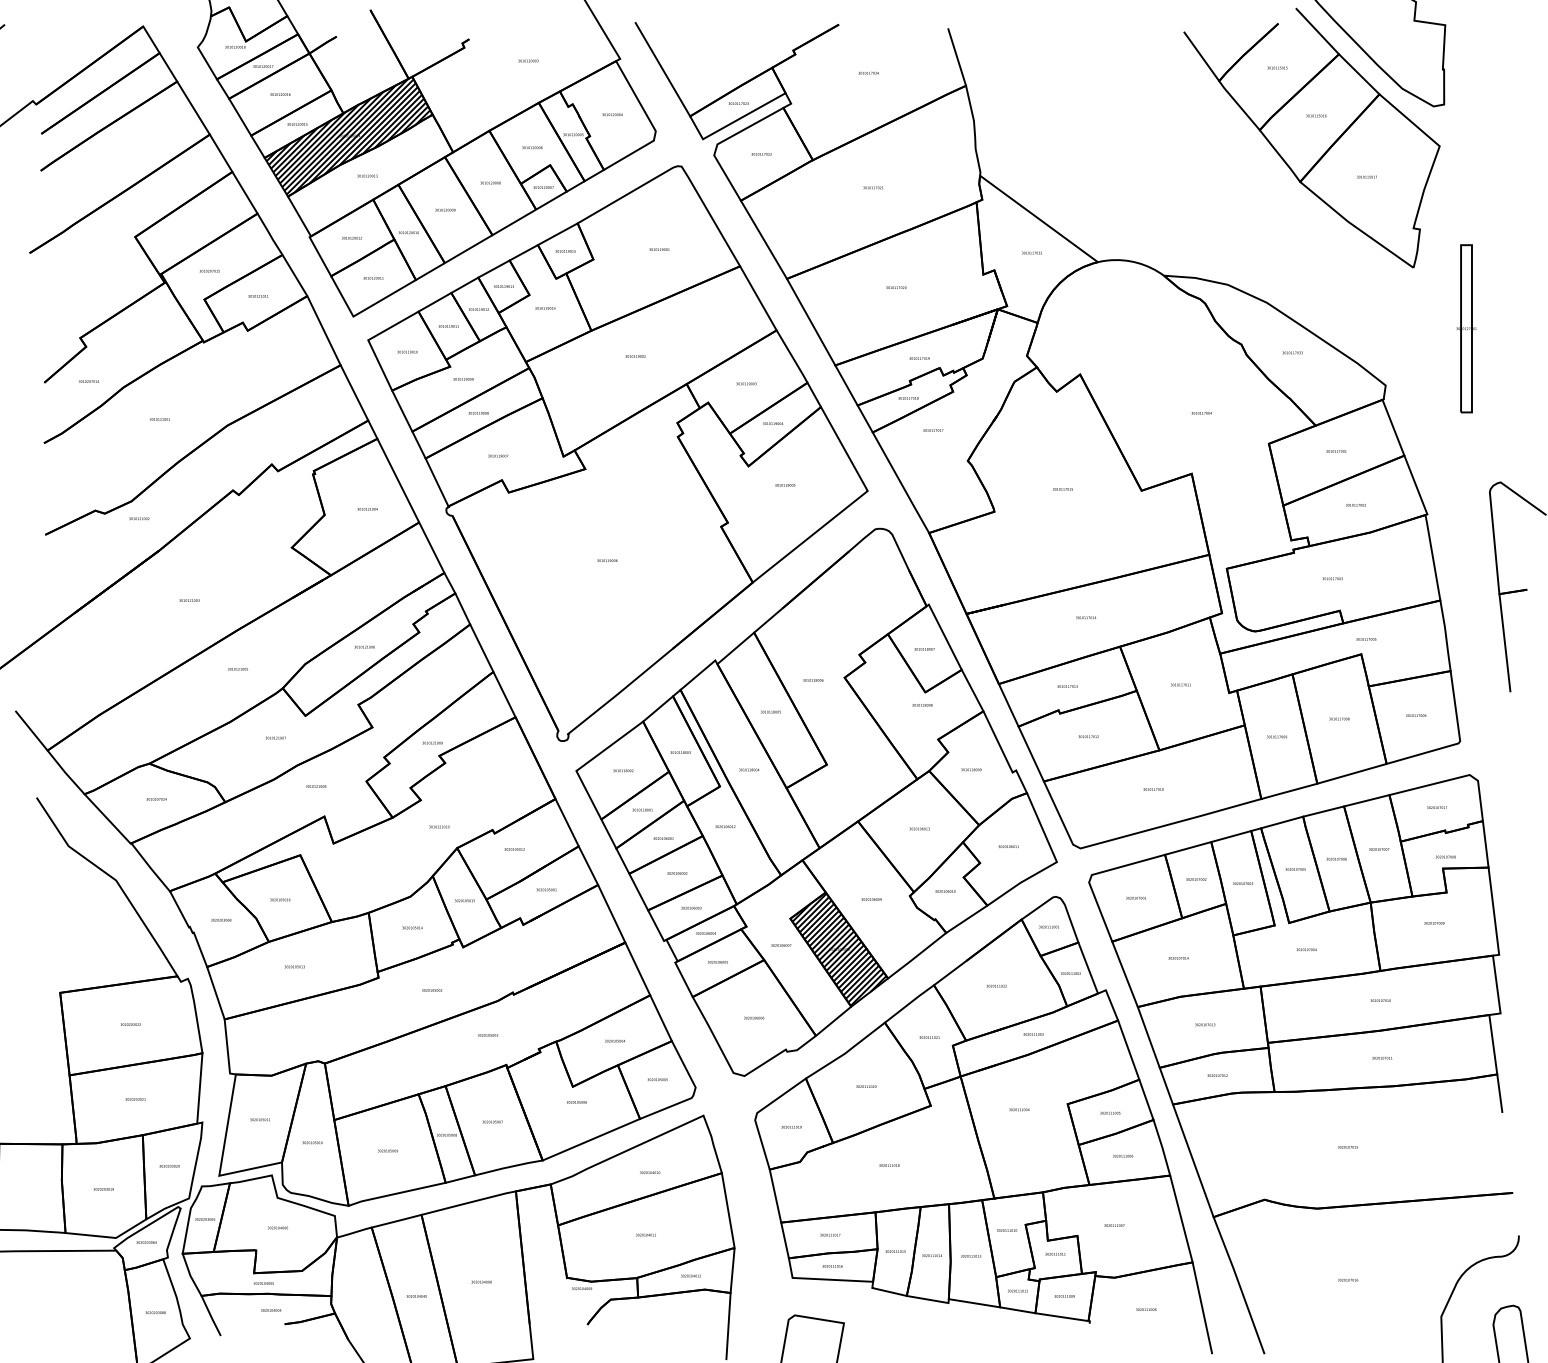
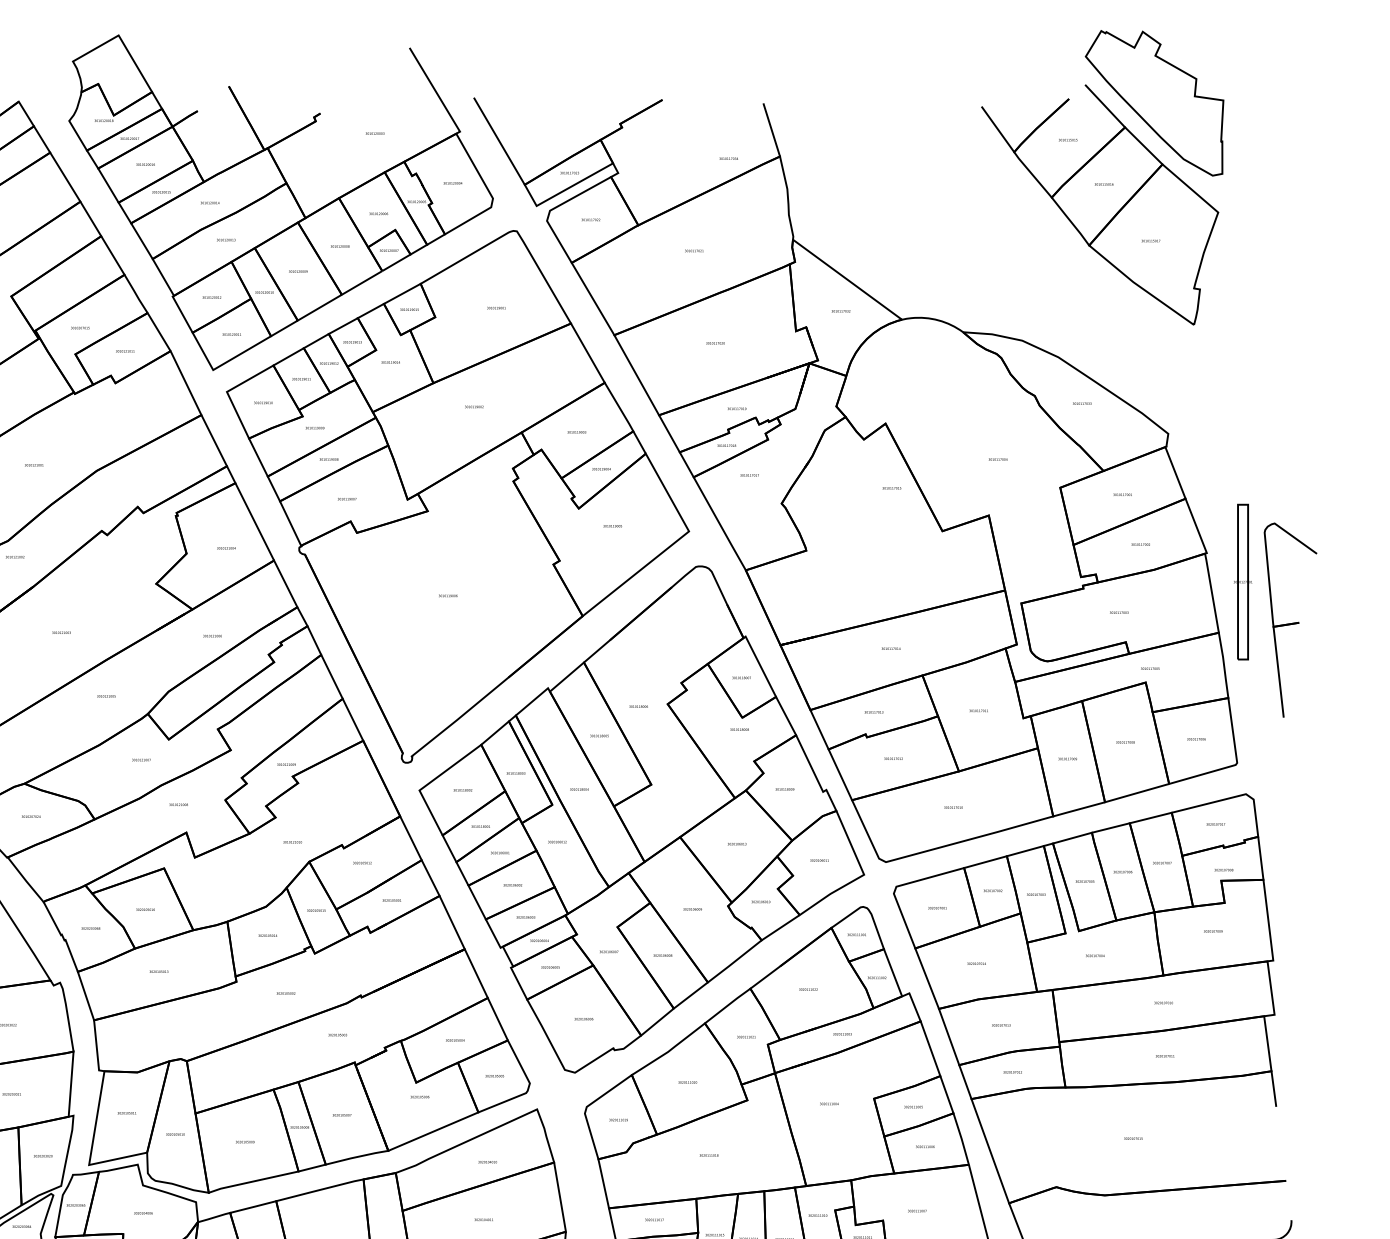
text: (868, 73) -> (728, 159), moved
hatch: (349, 136) -> (209, 203), removed
part: (1466, 328) -> (1243, 581), moved
text: (1062, 489) -> (891, 488), moved
text: (364, 646) -> (212, 635), moved
hatch: (839, 949) -> (662, 955), removed

